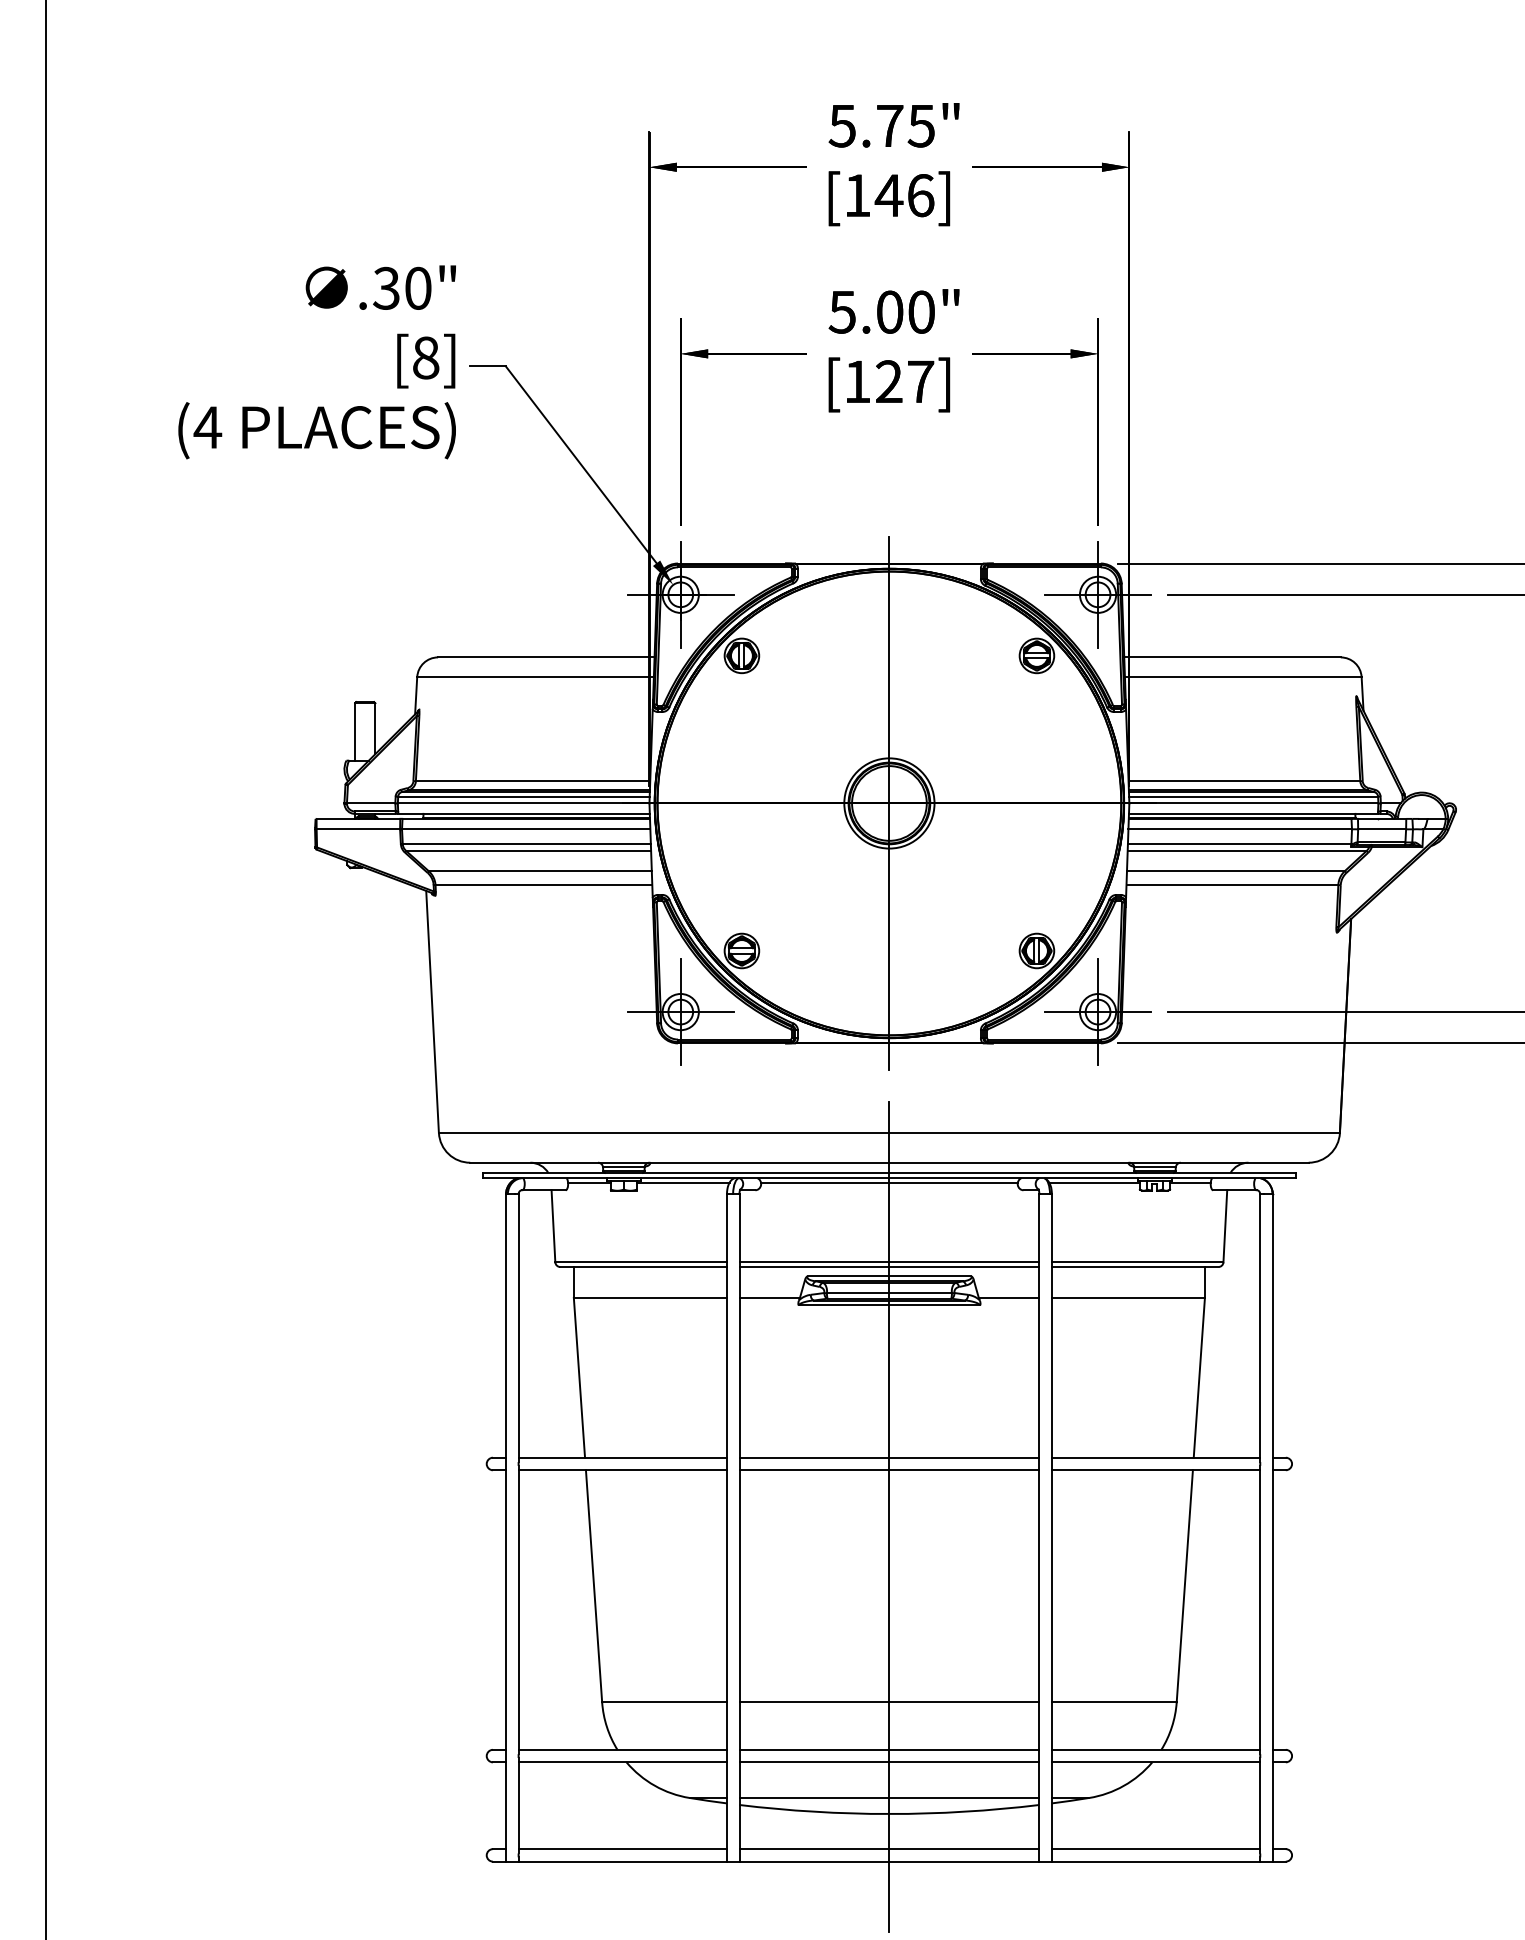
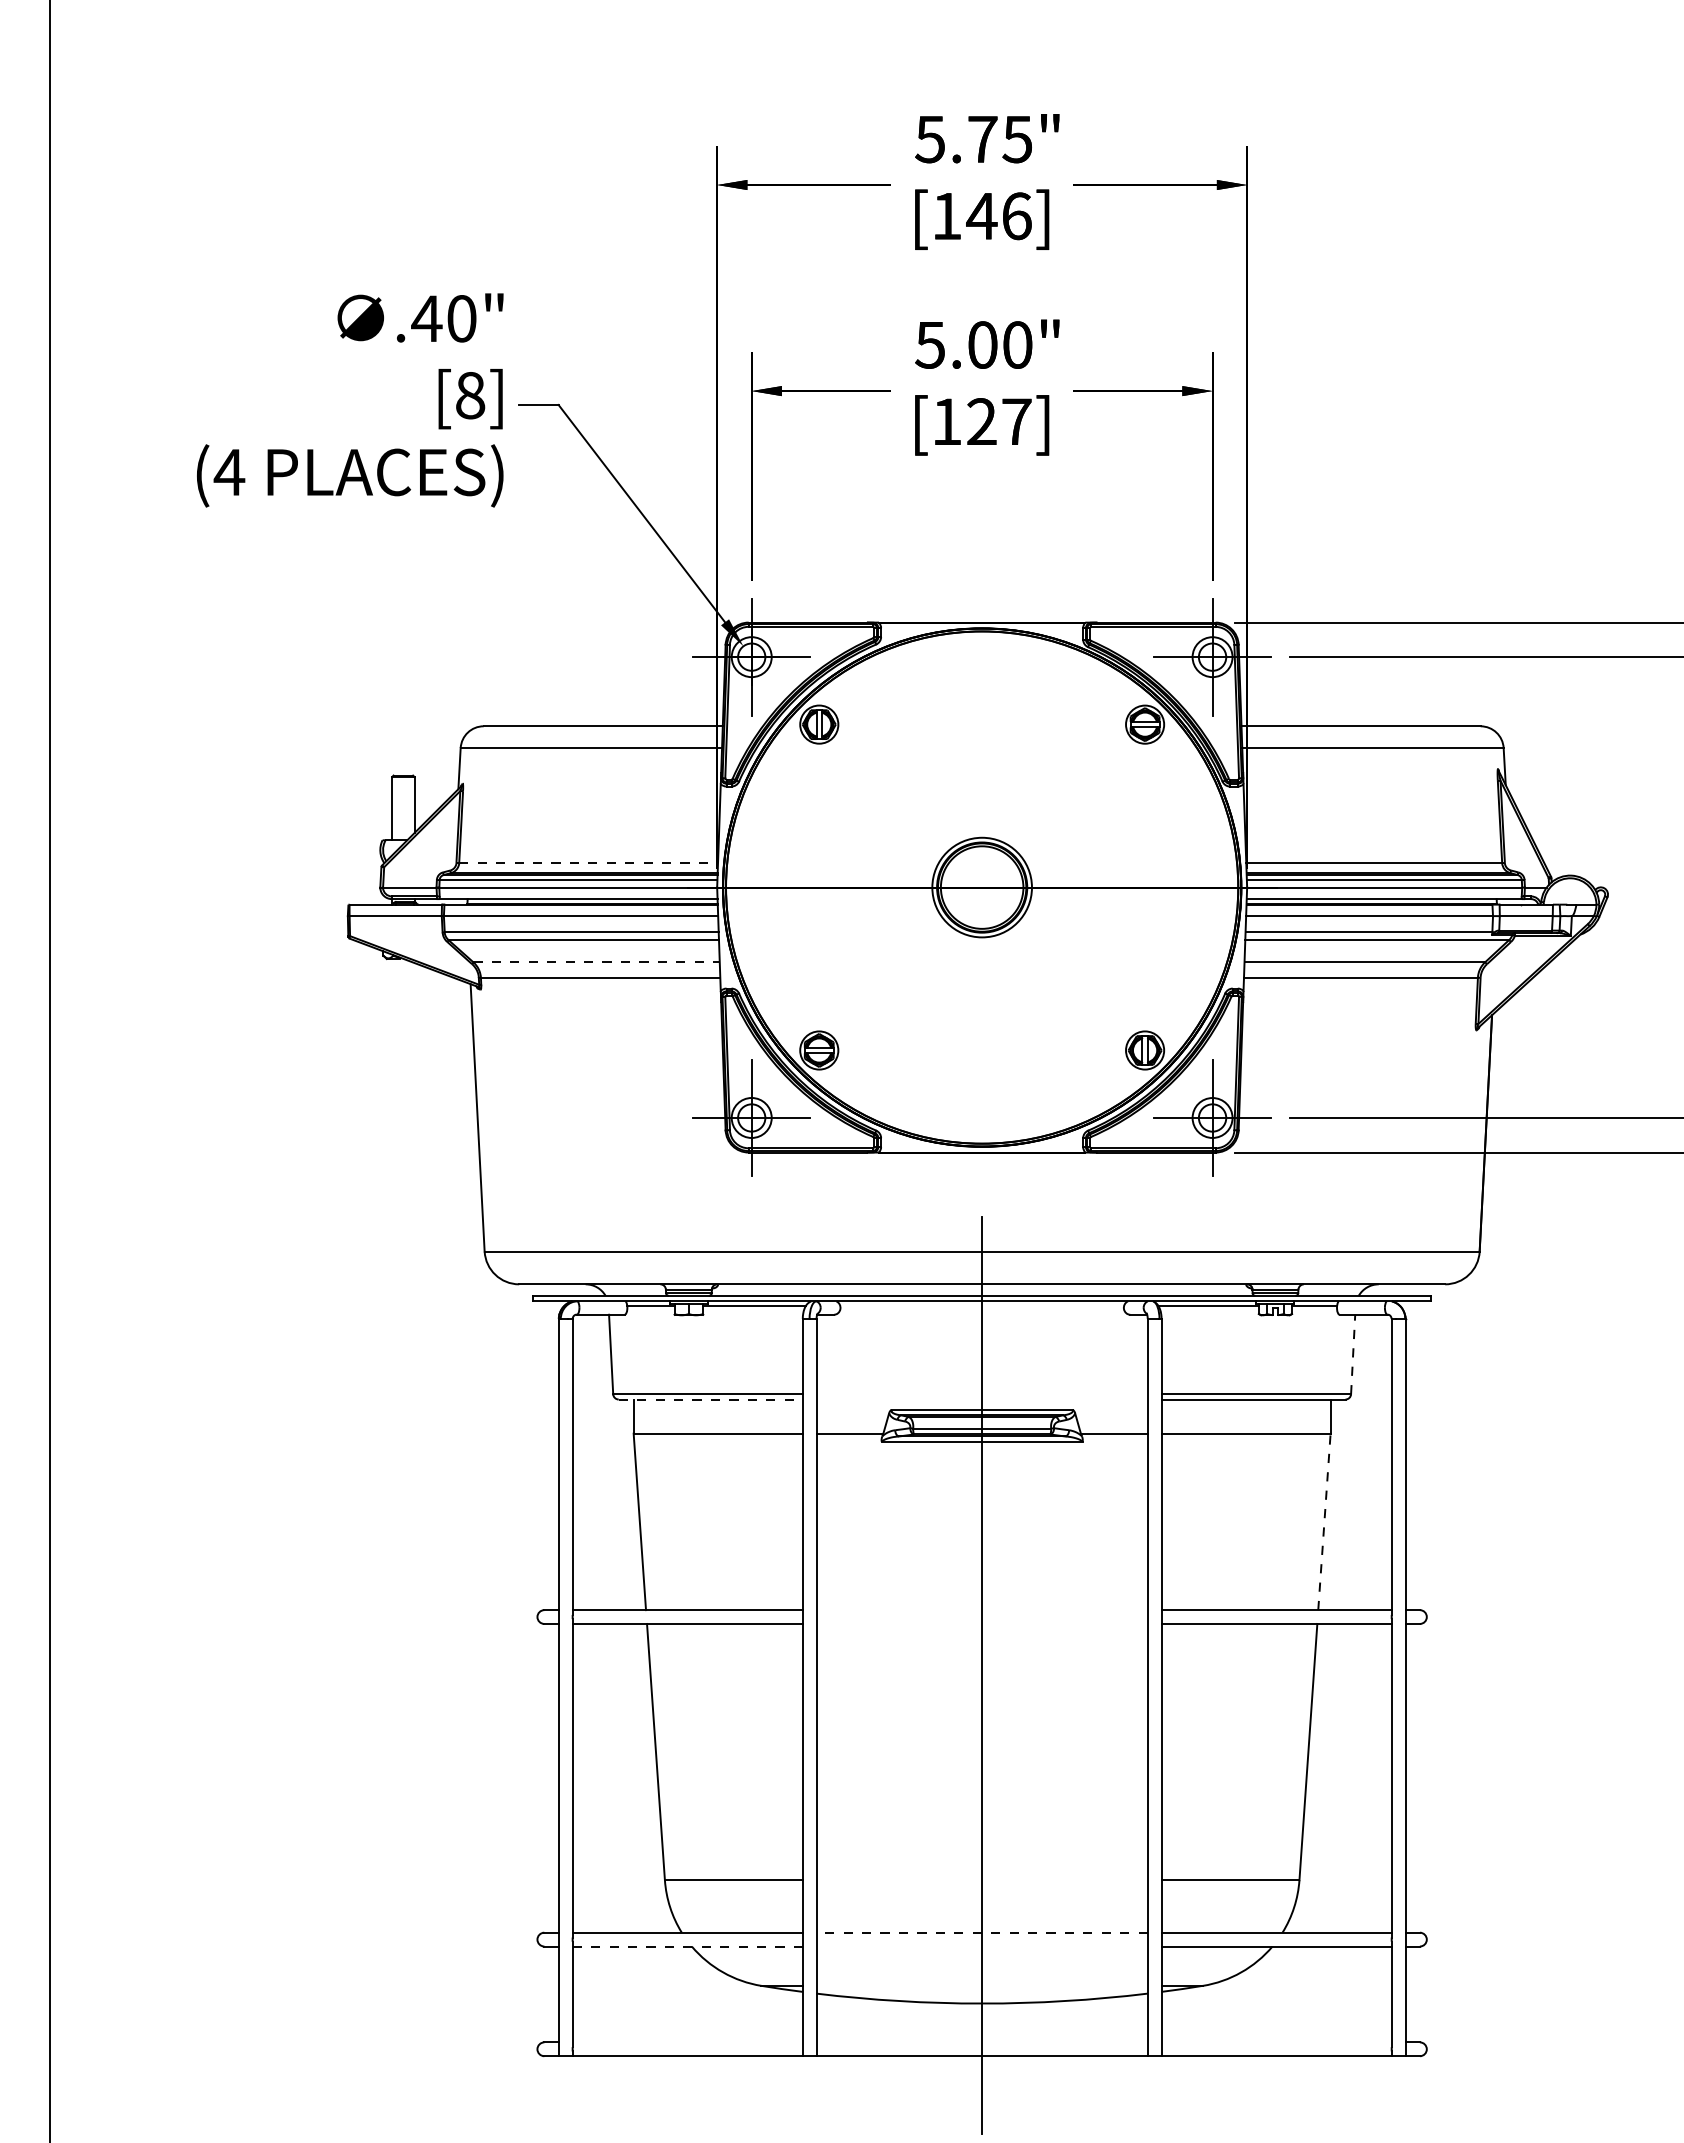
text: (386, 288) -> (426, 318), .30 -> .40
line: (533, 781) -> (589, 863), solid -> dashed
line: (889, 803) -> (982, 887), removed
line: (541, 871) -> (597, 962), solid -> dashed
line: (889, 1182) -> (982, 1306), removed
line: (1225, 1226) -> (1353, 1354), solid -> dashed
line: (888, 1262) -> (981, 1394), removed
line: (644, 1267) -> (711, 1399), solid -> dashed
line: (888, 1267) -> (981, 1399), removed
line: (1199, 1377) -> (1324, 1521), solid -> dashed
line: (888, 1458) -> (981, 1610), removed
line: (888, 1469) -> (981, 1623), removed
line: (888, 1702) -> (981, 1880), removed
line: (889, 1749) -> (982, 1932), solid -> dashed
line: (623, 1762) -> (688, 1946), solid -> dashed
line: (888, 1762) -> (981, 1946), removed
line: (888, 1797) -> (981, 1985), removed
line: (622, 1849) -> (687, 2042), removed
line: (888, 1849) -> (981, 2042), removed
line: (1155, 1849) -> (1276, 2042), removed

